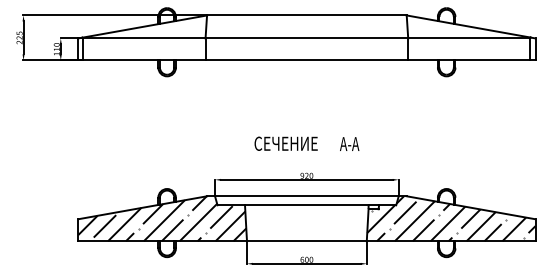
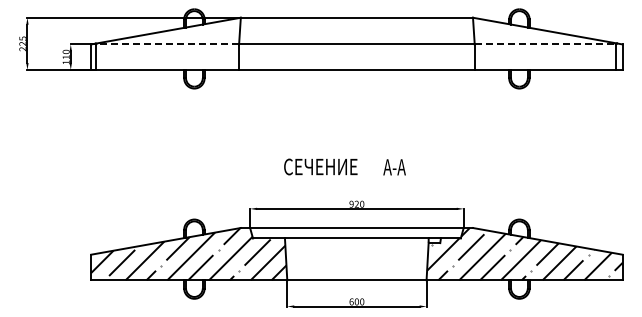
line: (143, 38) -> (167, 44), solid -> dashed
line: (469, 38) -> (545, 44), solid -> dashed
text: (306, 143) -> (344, 166), moved

